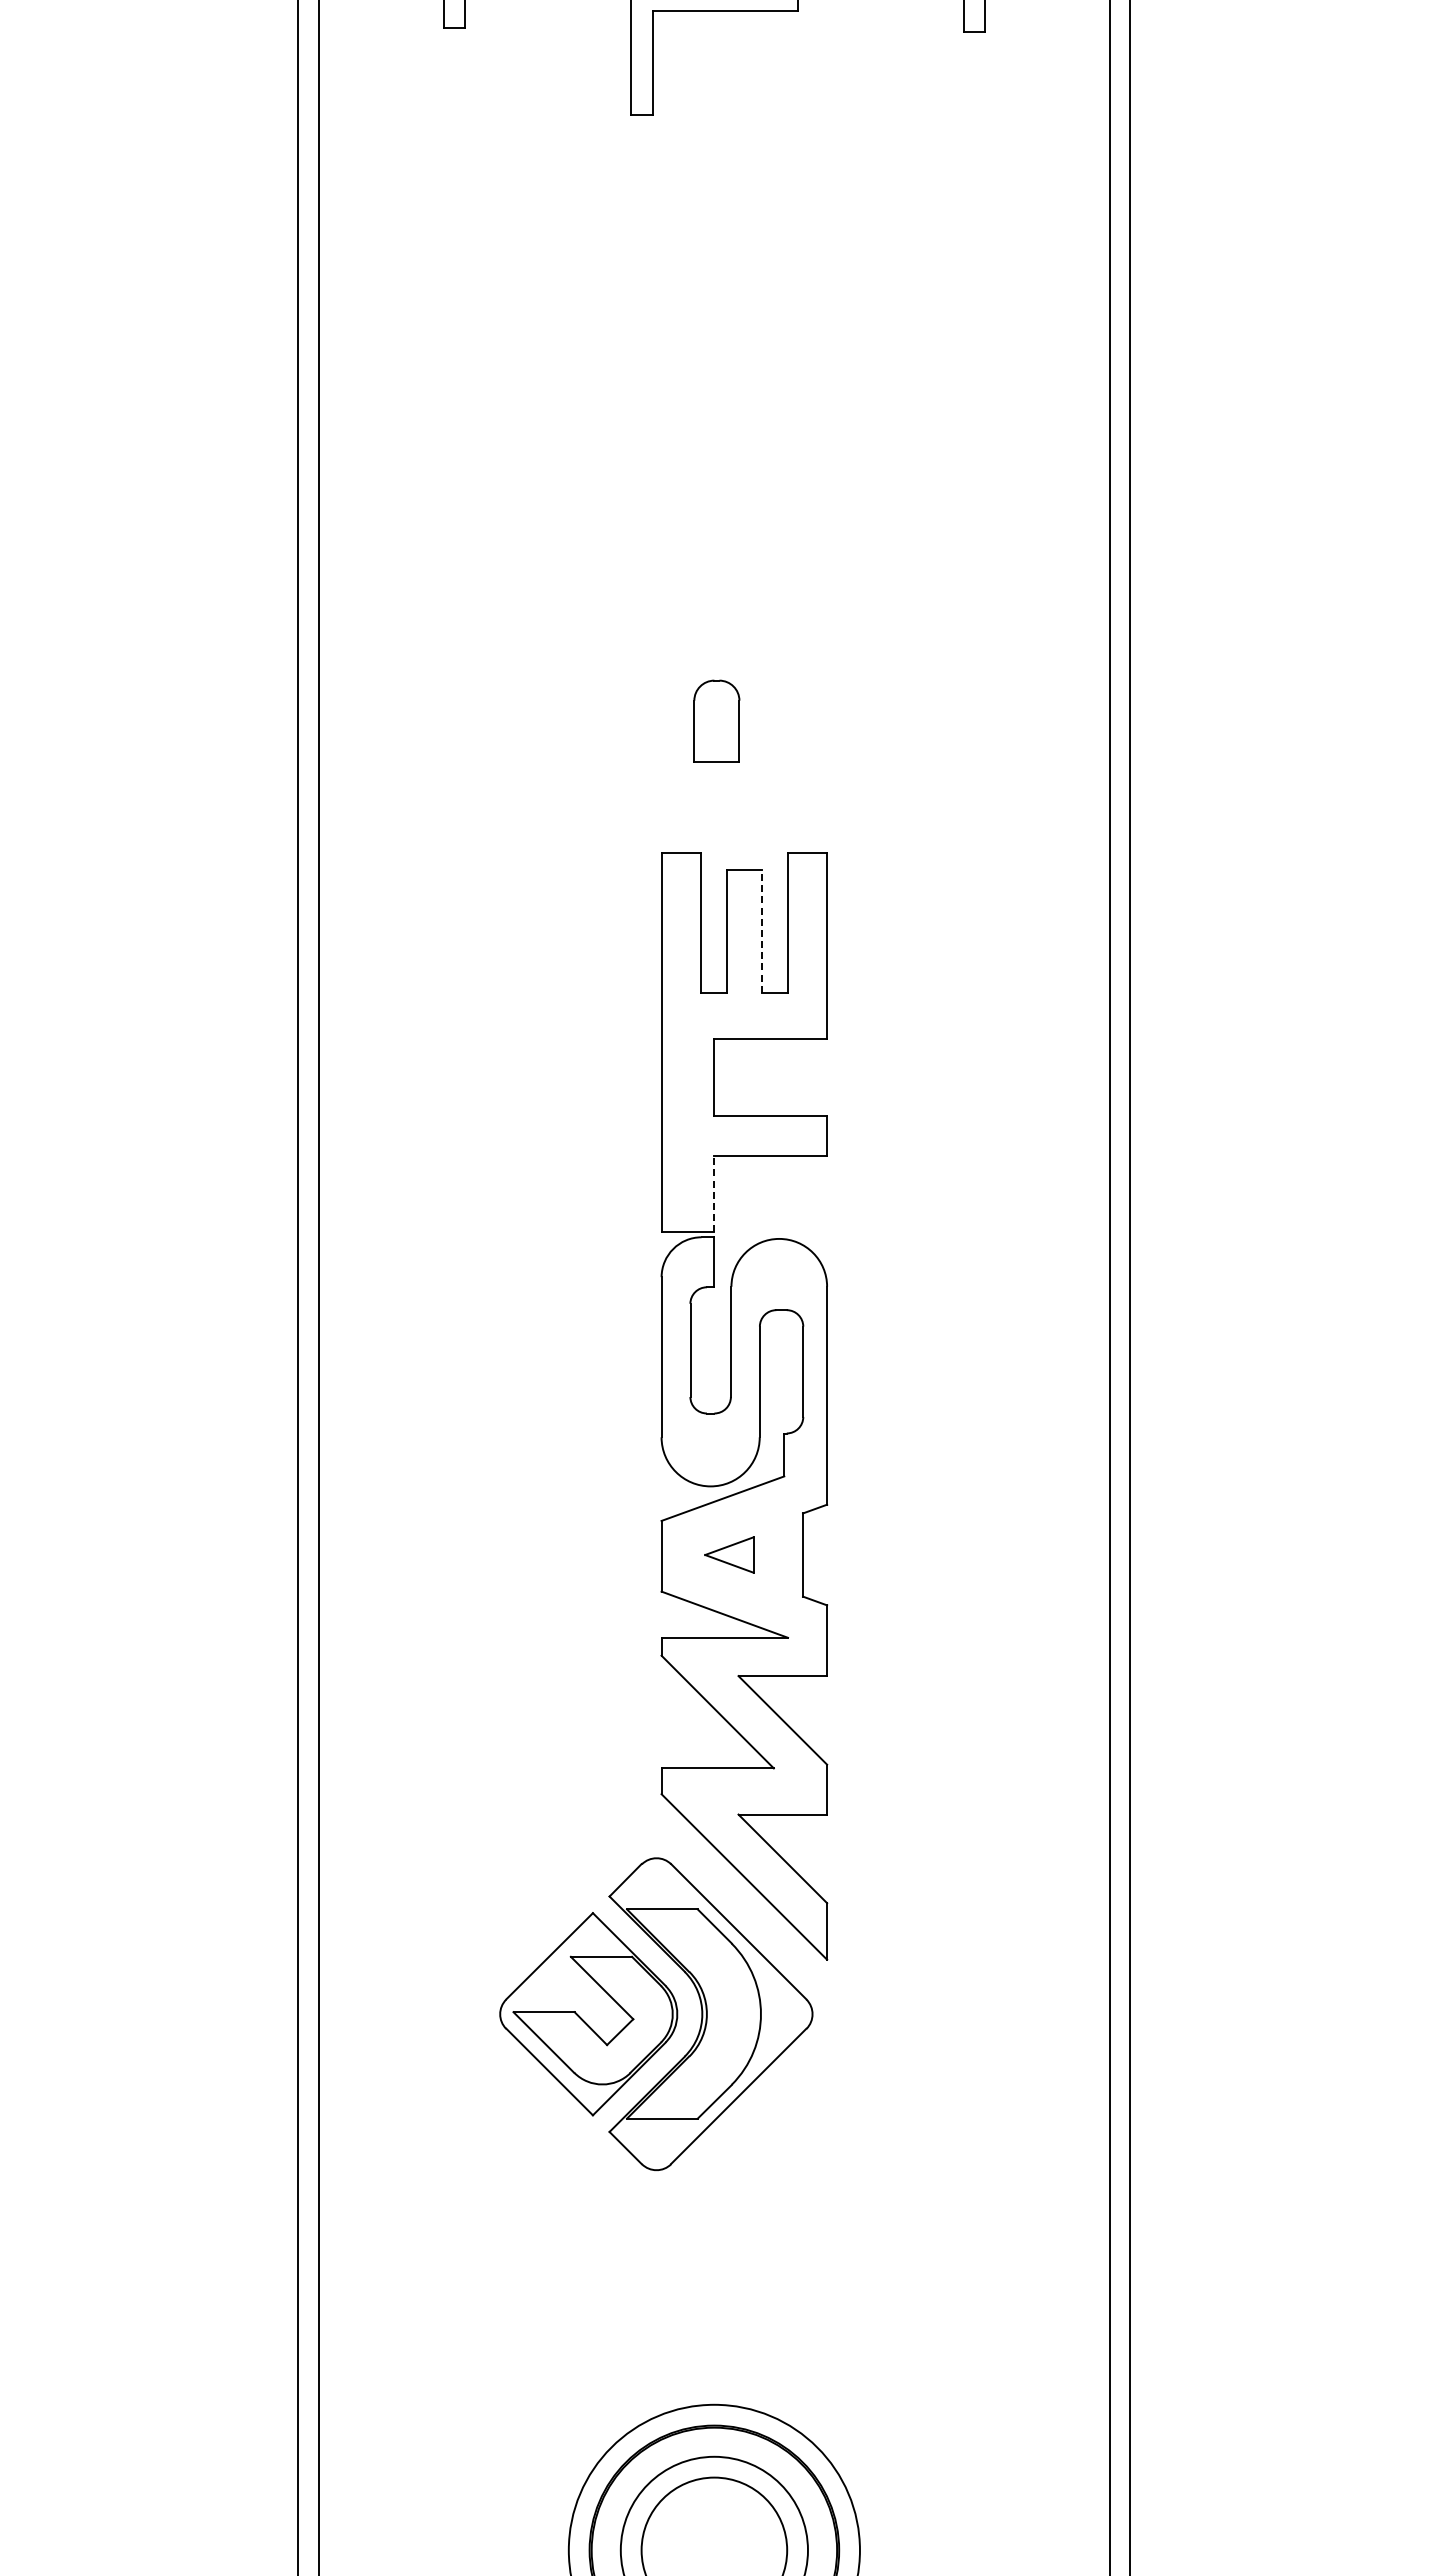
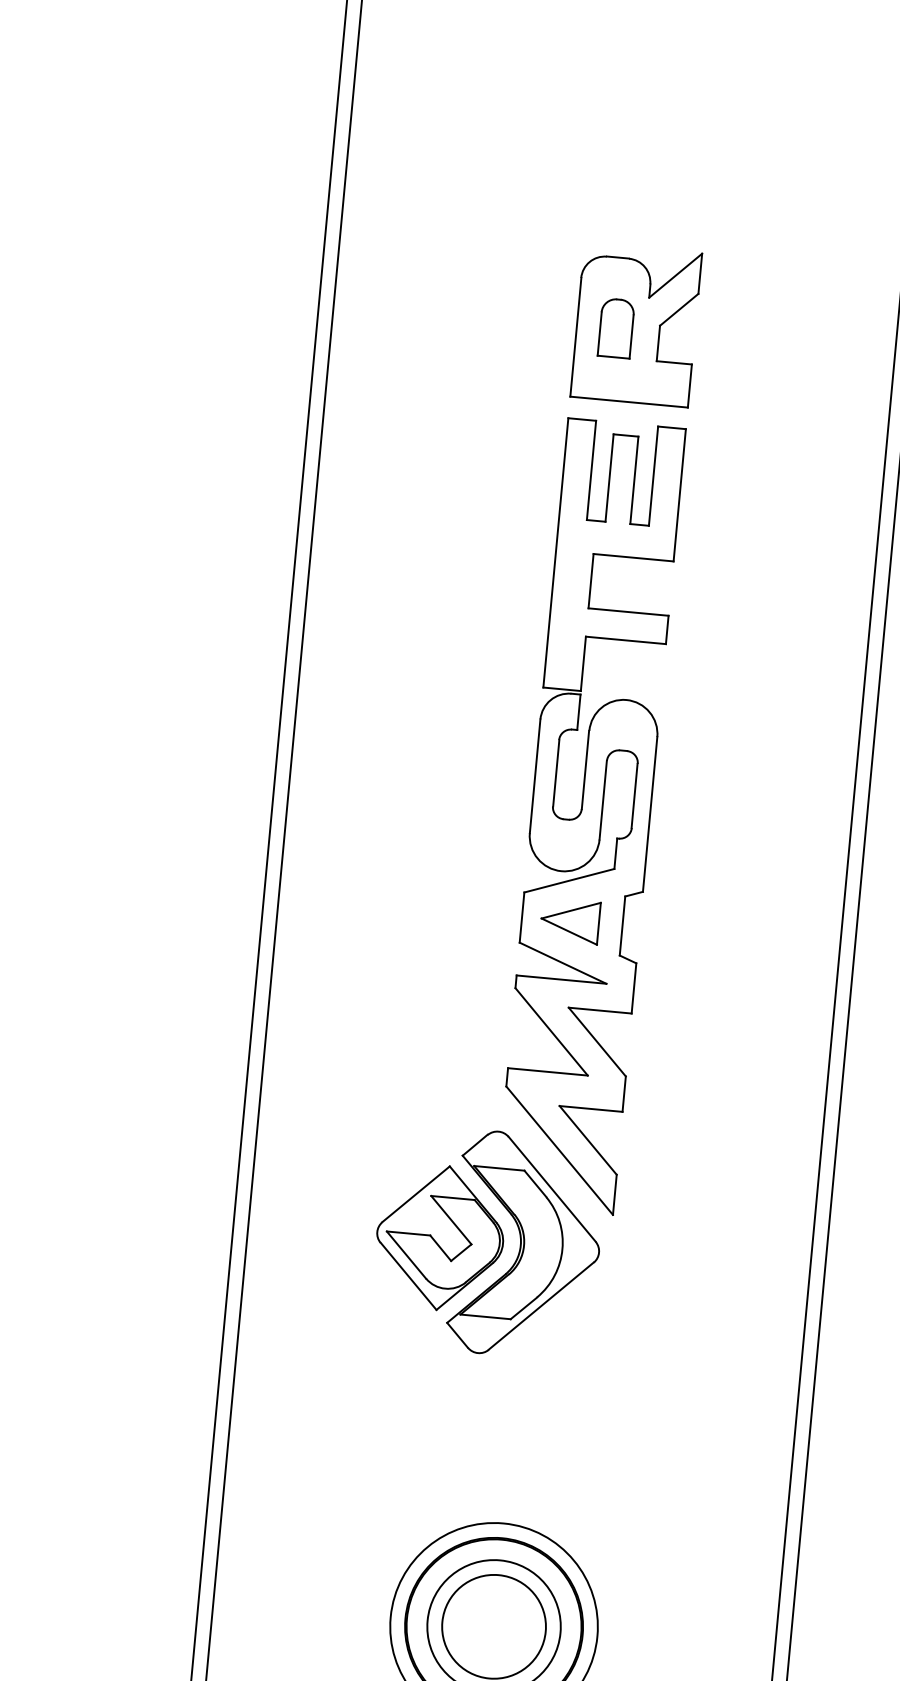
part: (744, 713) -> (636, 324), added
line: (761, 931) -> (634, 480), dashed -> solid
line: (714, 1193) -> (583, 663), dashed -> solid
part: (729, 1554) -> (570, 920), size x1.67

